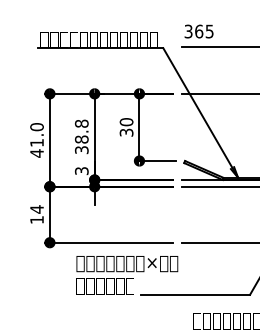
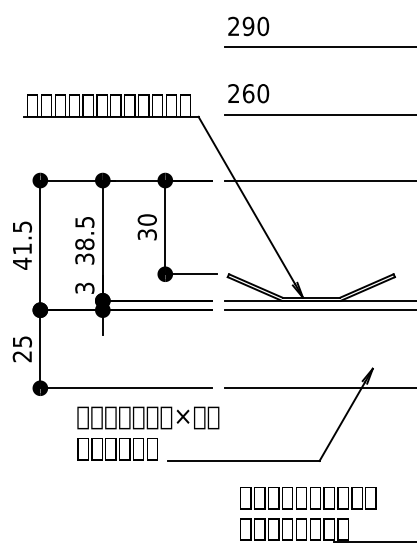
text: (199, 31) -> (248, 93), 365 -> 260
text: (81, 123) -> (84, 221), 38.8 -> 38.5
text: (37, 126) -> (22, 226), 41.0 -> 41.5
text: (37, 214) -> (22, 348), 14 -> 25

